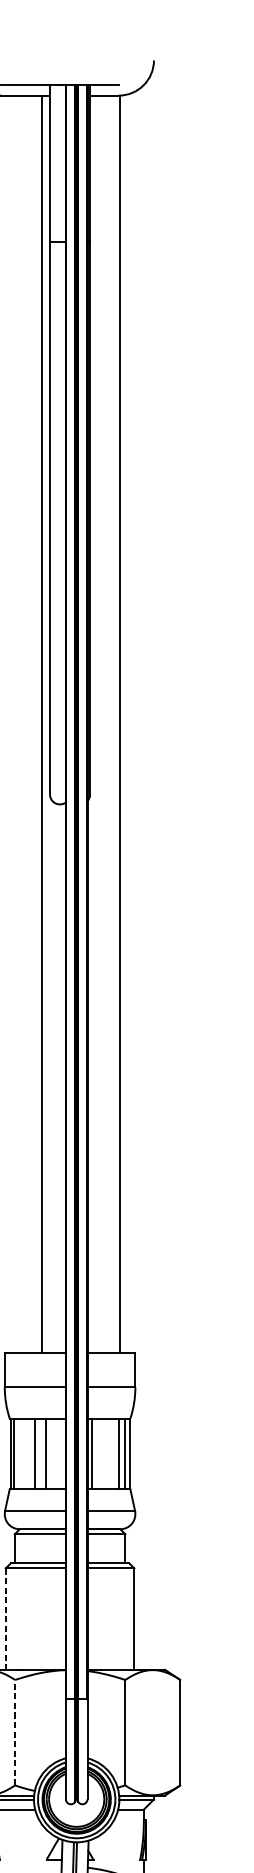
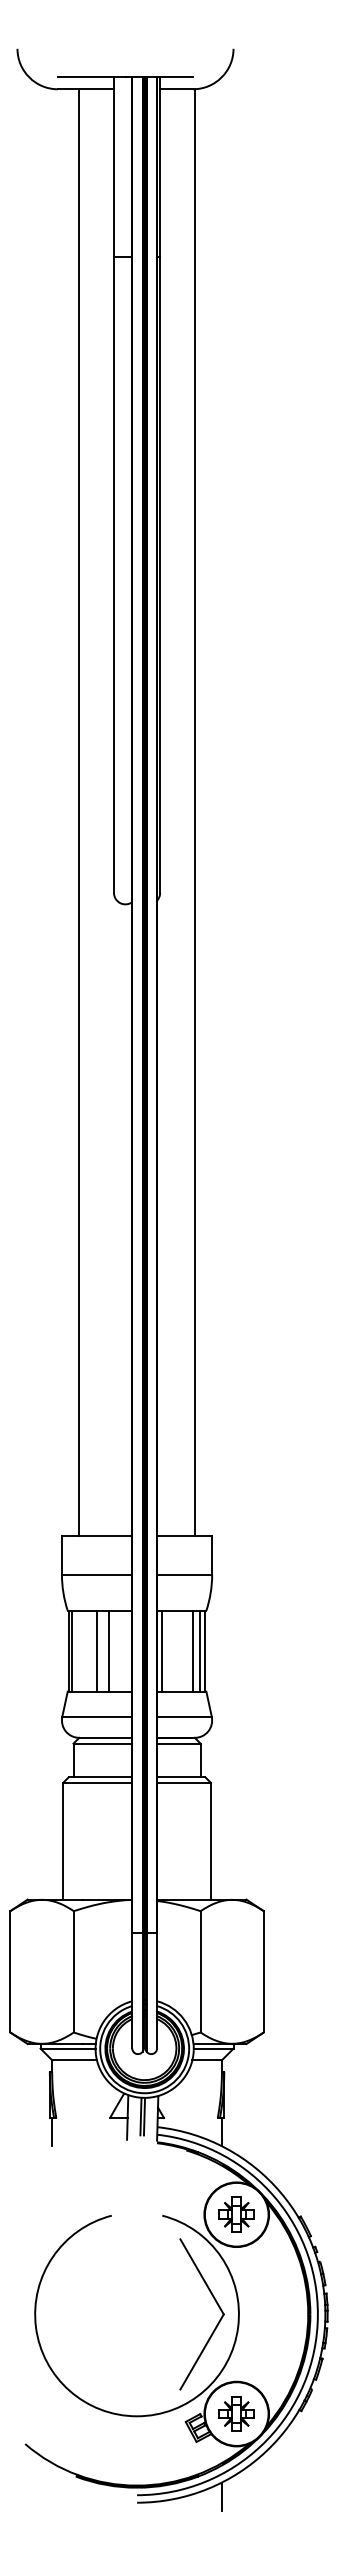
line: (42, 724) -> (79, 812), moved
line: (6, 1619) -> (63, 1841), dashed -> solid
line: (14, 1732) -> (73, 1971), dashed -> solid

